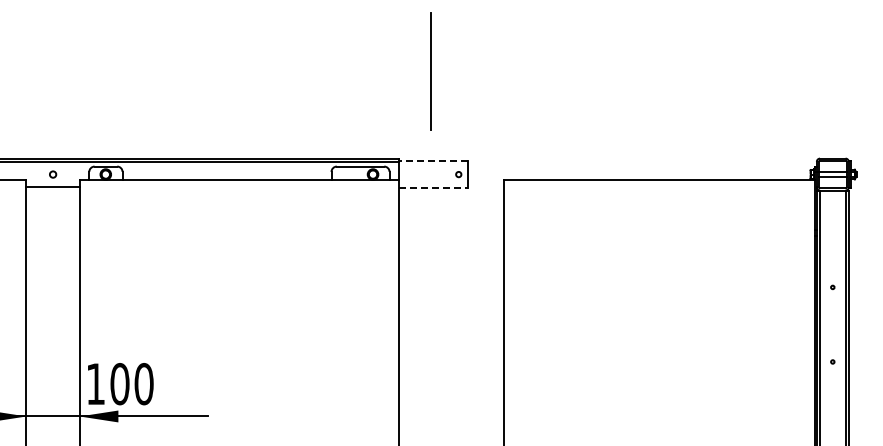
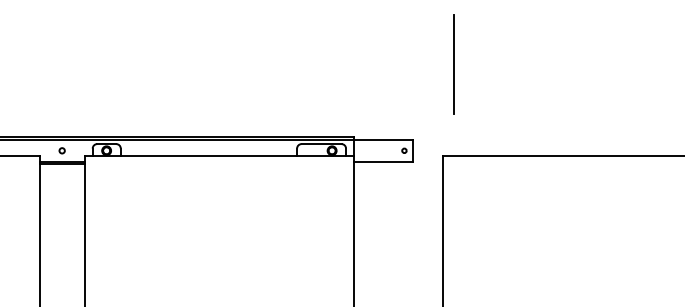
line: (430, 71) -> (453, 63), moved
line: (433, 161) -> (383, 139), dashed -> solid
line: (433, 187) -> (383, 161), dashed -> solid
line: (52, 190) -> (61, 164), added

